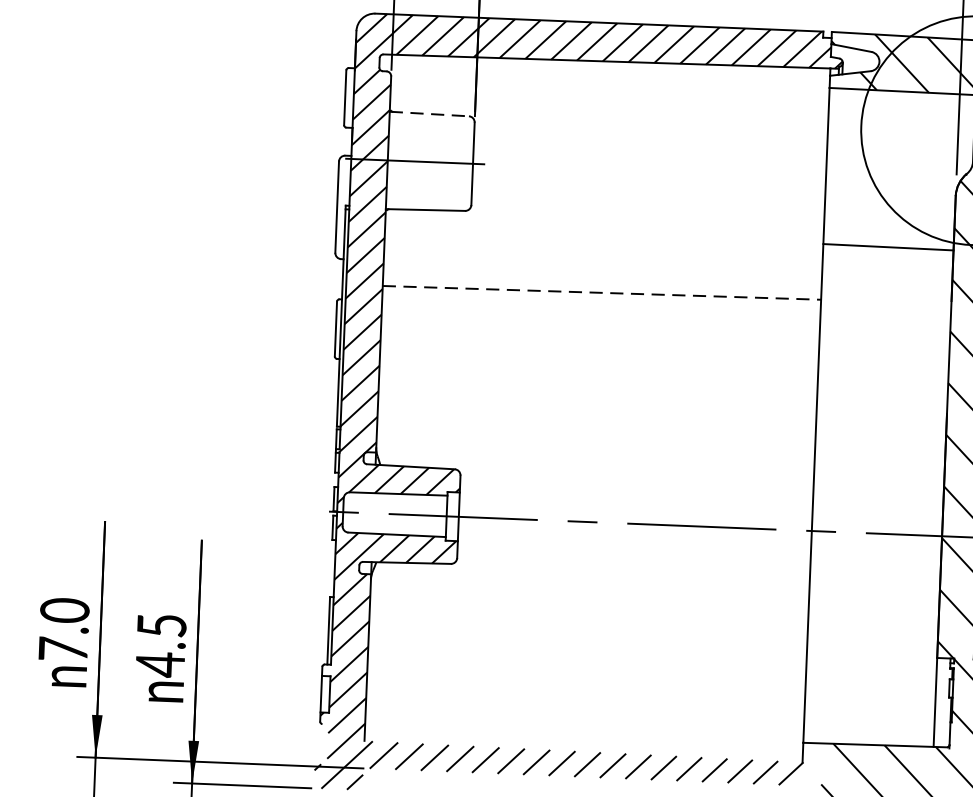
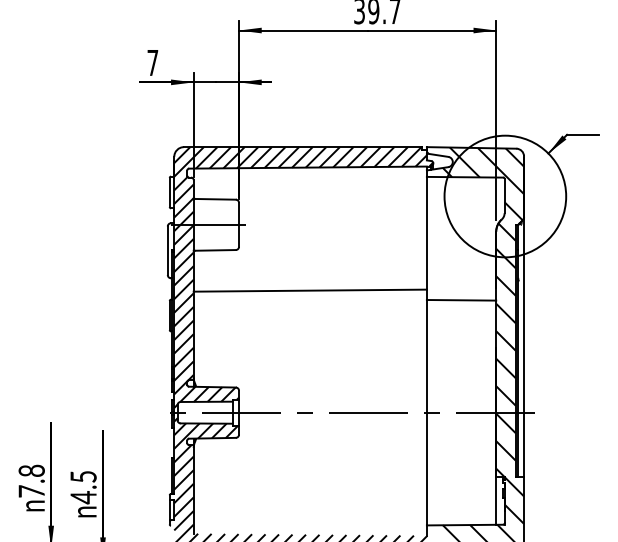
line: (430, 114) -> (215, 199), dashed -> solid
line: (888, 247) -> (461, 300), moved
line: (602, 292) -> (310, 290), dashed -> solid
text: (66, 609) -> (32, 470), 7.0 -> 7.8

